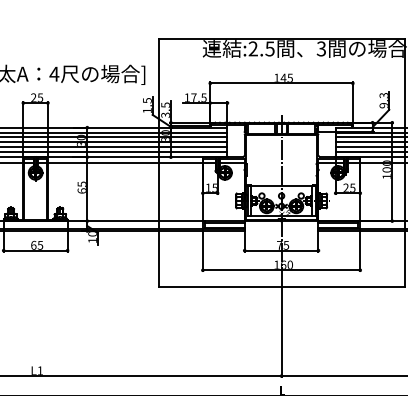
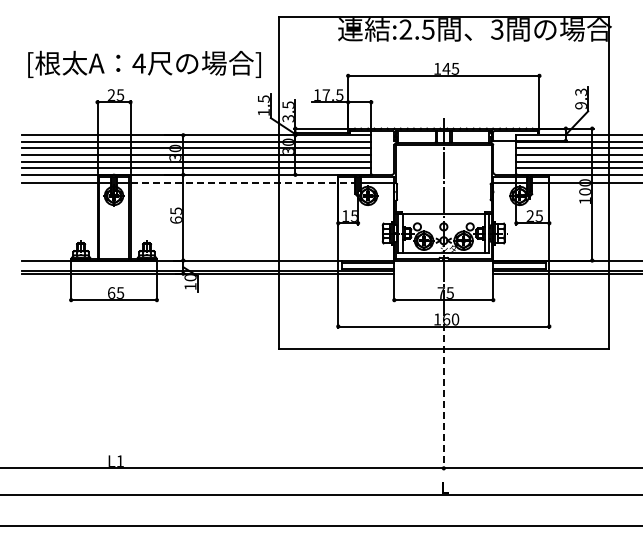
line: (132, 162) -> (243, 182), solid -> dashed
line: (281, 322) -> (443, 396), solid -> dashed

